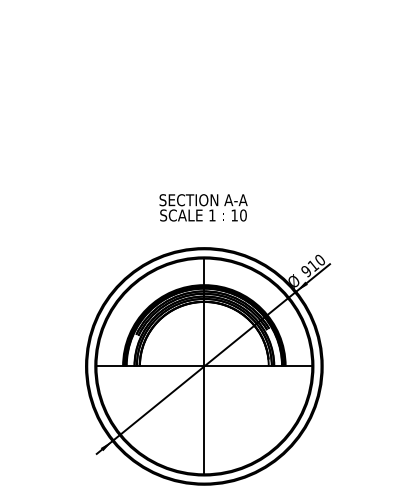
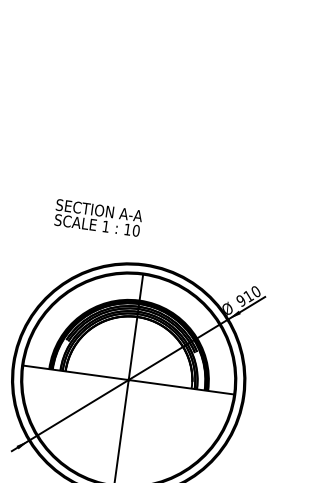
text: (203, 207) -> (98, 217), moved

